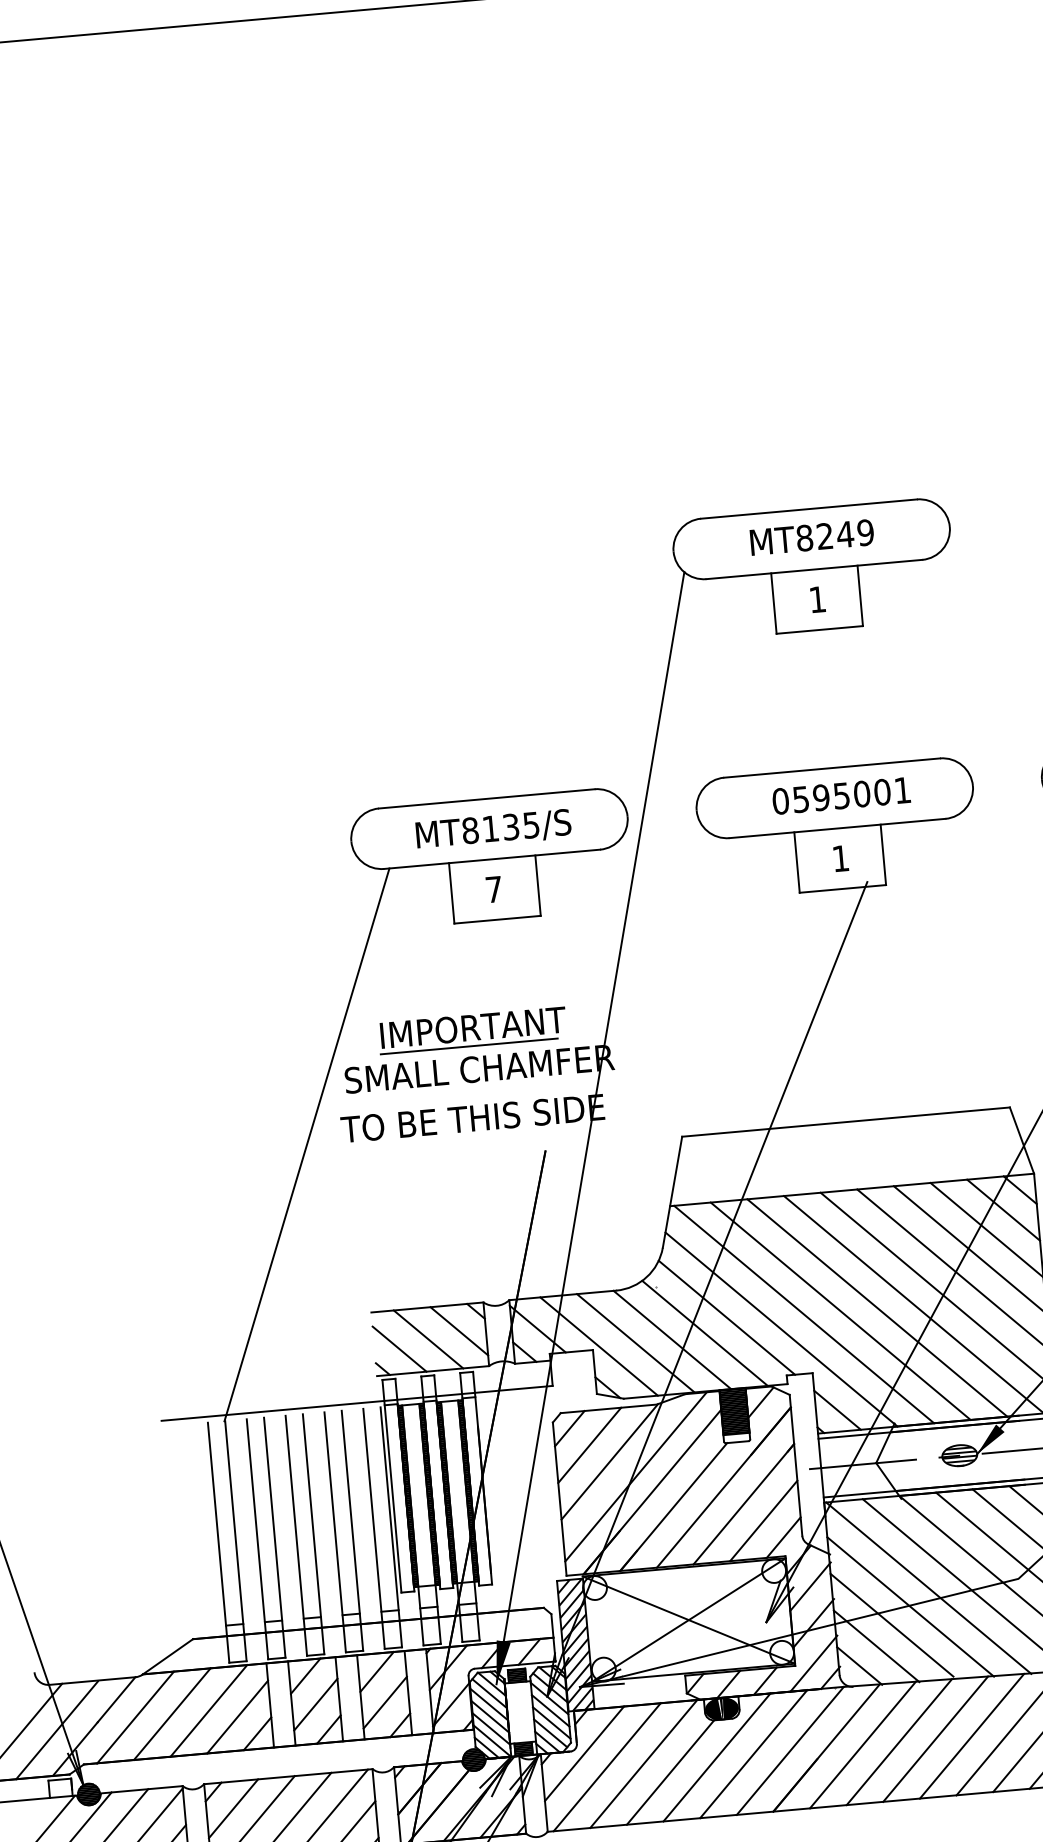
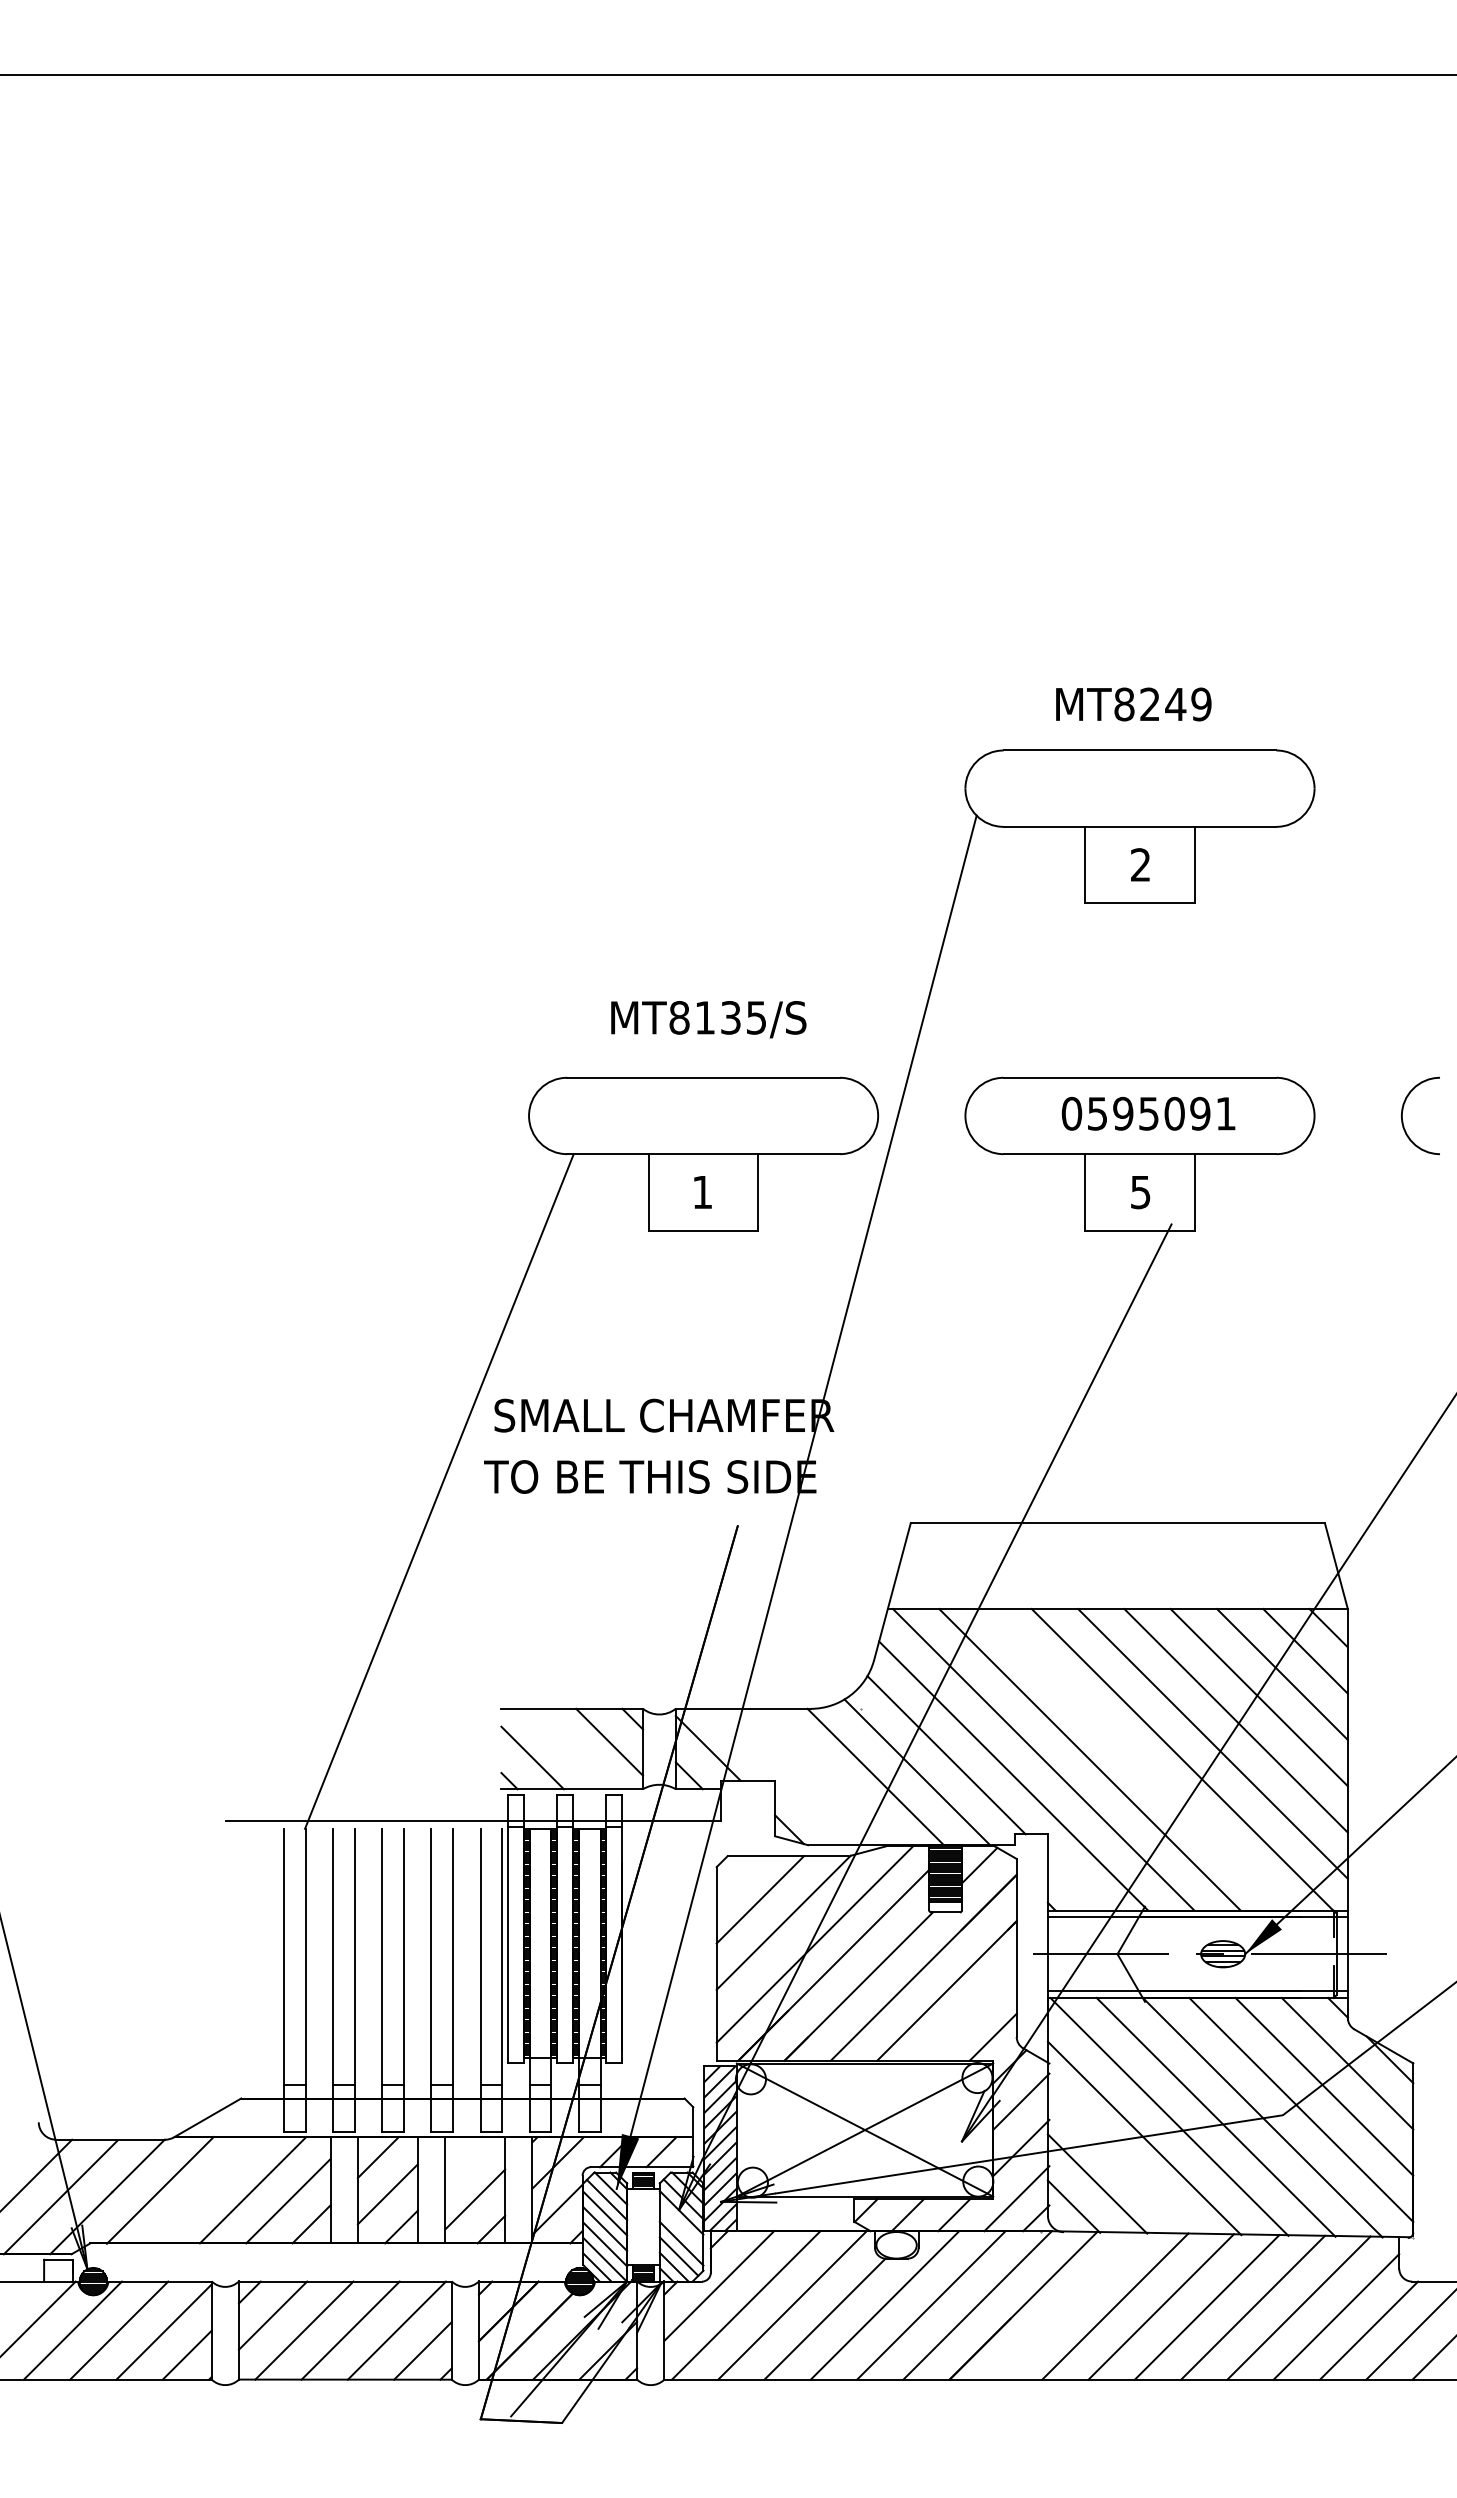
text: (811, 537) -> (1133, 704), moved
text: (817, 599) -> (1140, 864), 1 -> 2
text: (882, 792) -> (1200, 1113), 0595001 -> 0595091
text: (493, 829) -> (708, 1019), moved
text: (840, 858) -> (1140, 1192), 1 -> 5
text: (494, 889) -> (702, 1192), 7 -> 1
part: (472, 1030) -> (659, 1366), removed
line: (877, 1307) -> (1136, 1759), removed
line: (428, 1339) -> (569, 1748), removed
line: (635, 1342) -> (829, 1776), removed
line: (598, 1346) -> (782, 1776), removed
line: (837, 1410) -> (1074, 1883), removed
line: (569, 1428) -> (736, 1876), removed
line: (763, 1520) -> (969, 2013), removed
line: (891, 1624) -> (1118, 2158), removed
line: (377, 1672) -> (468, 2160), removed
fill: (721, 1709) -> (896, 2245), removed
line: (550, 1710) -> (681, 2228), removed
line: (172, 1714) -> (206, 2190), removed
line: (862, 1744) -> (1068, 2305), removed

